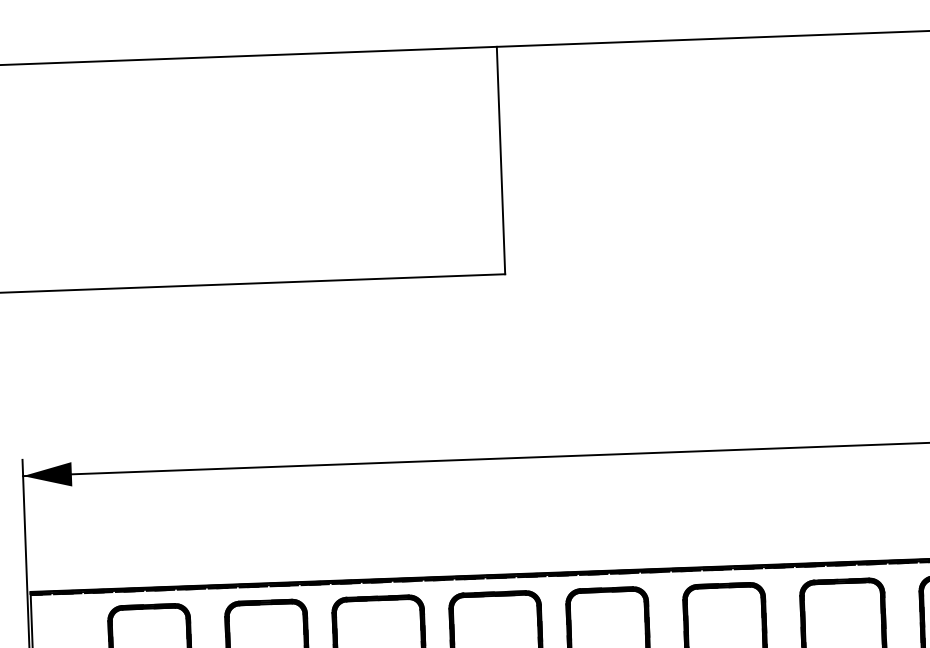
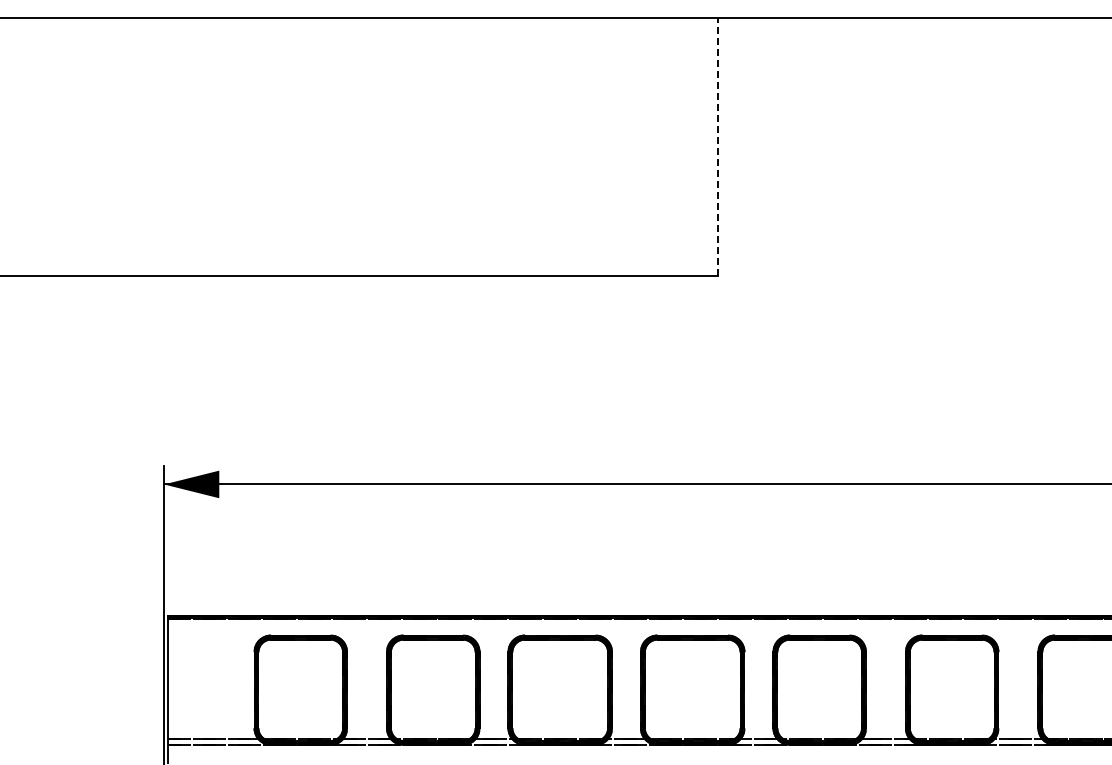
line: (500, 160) -> (717, 147), solid -> dashed

